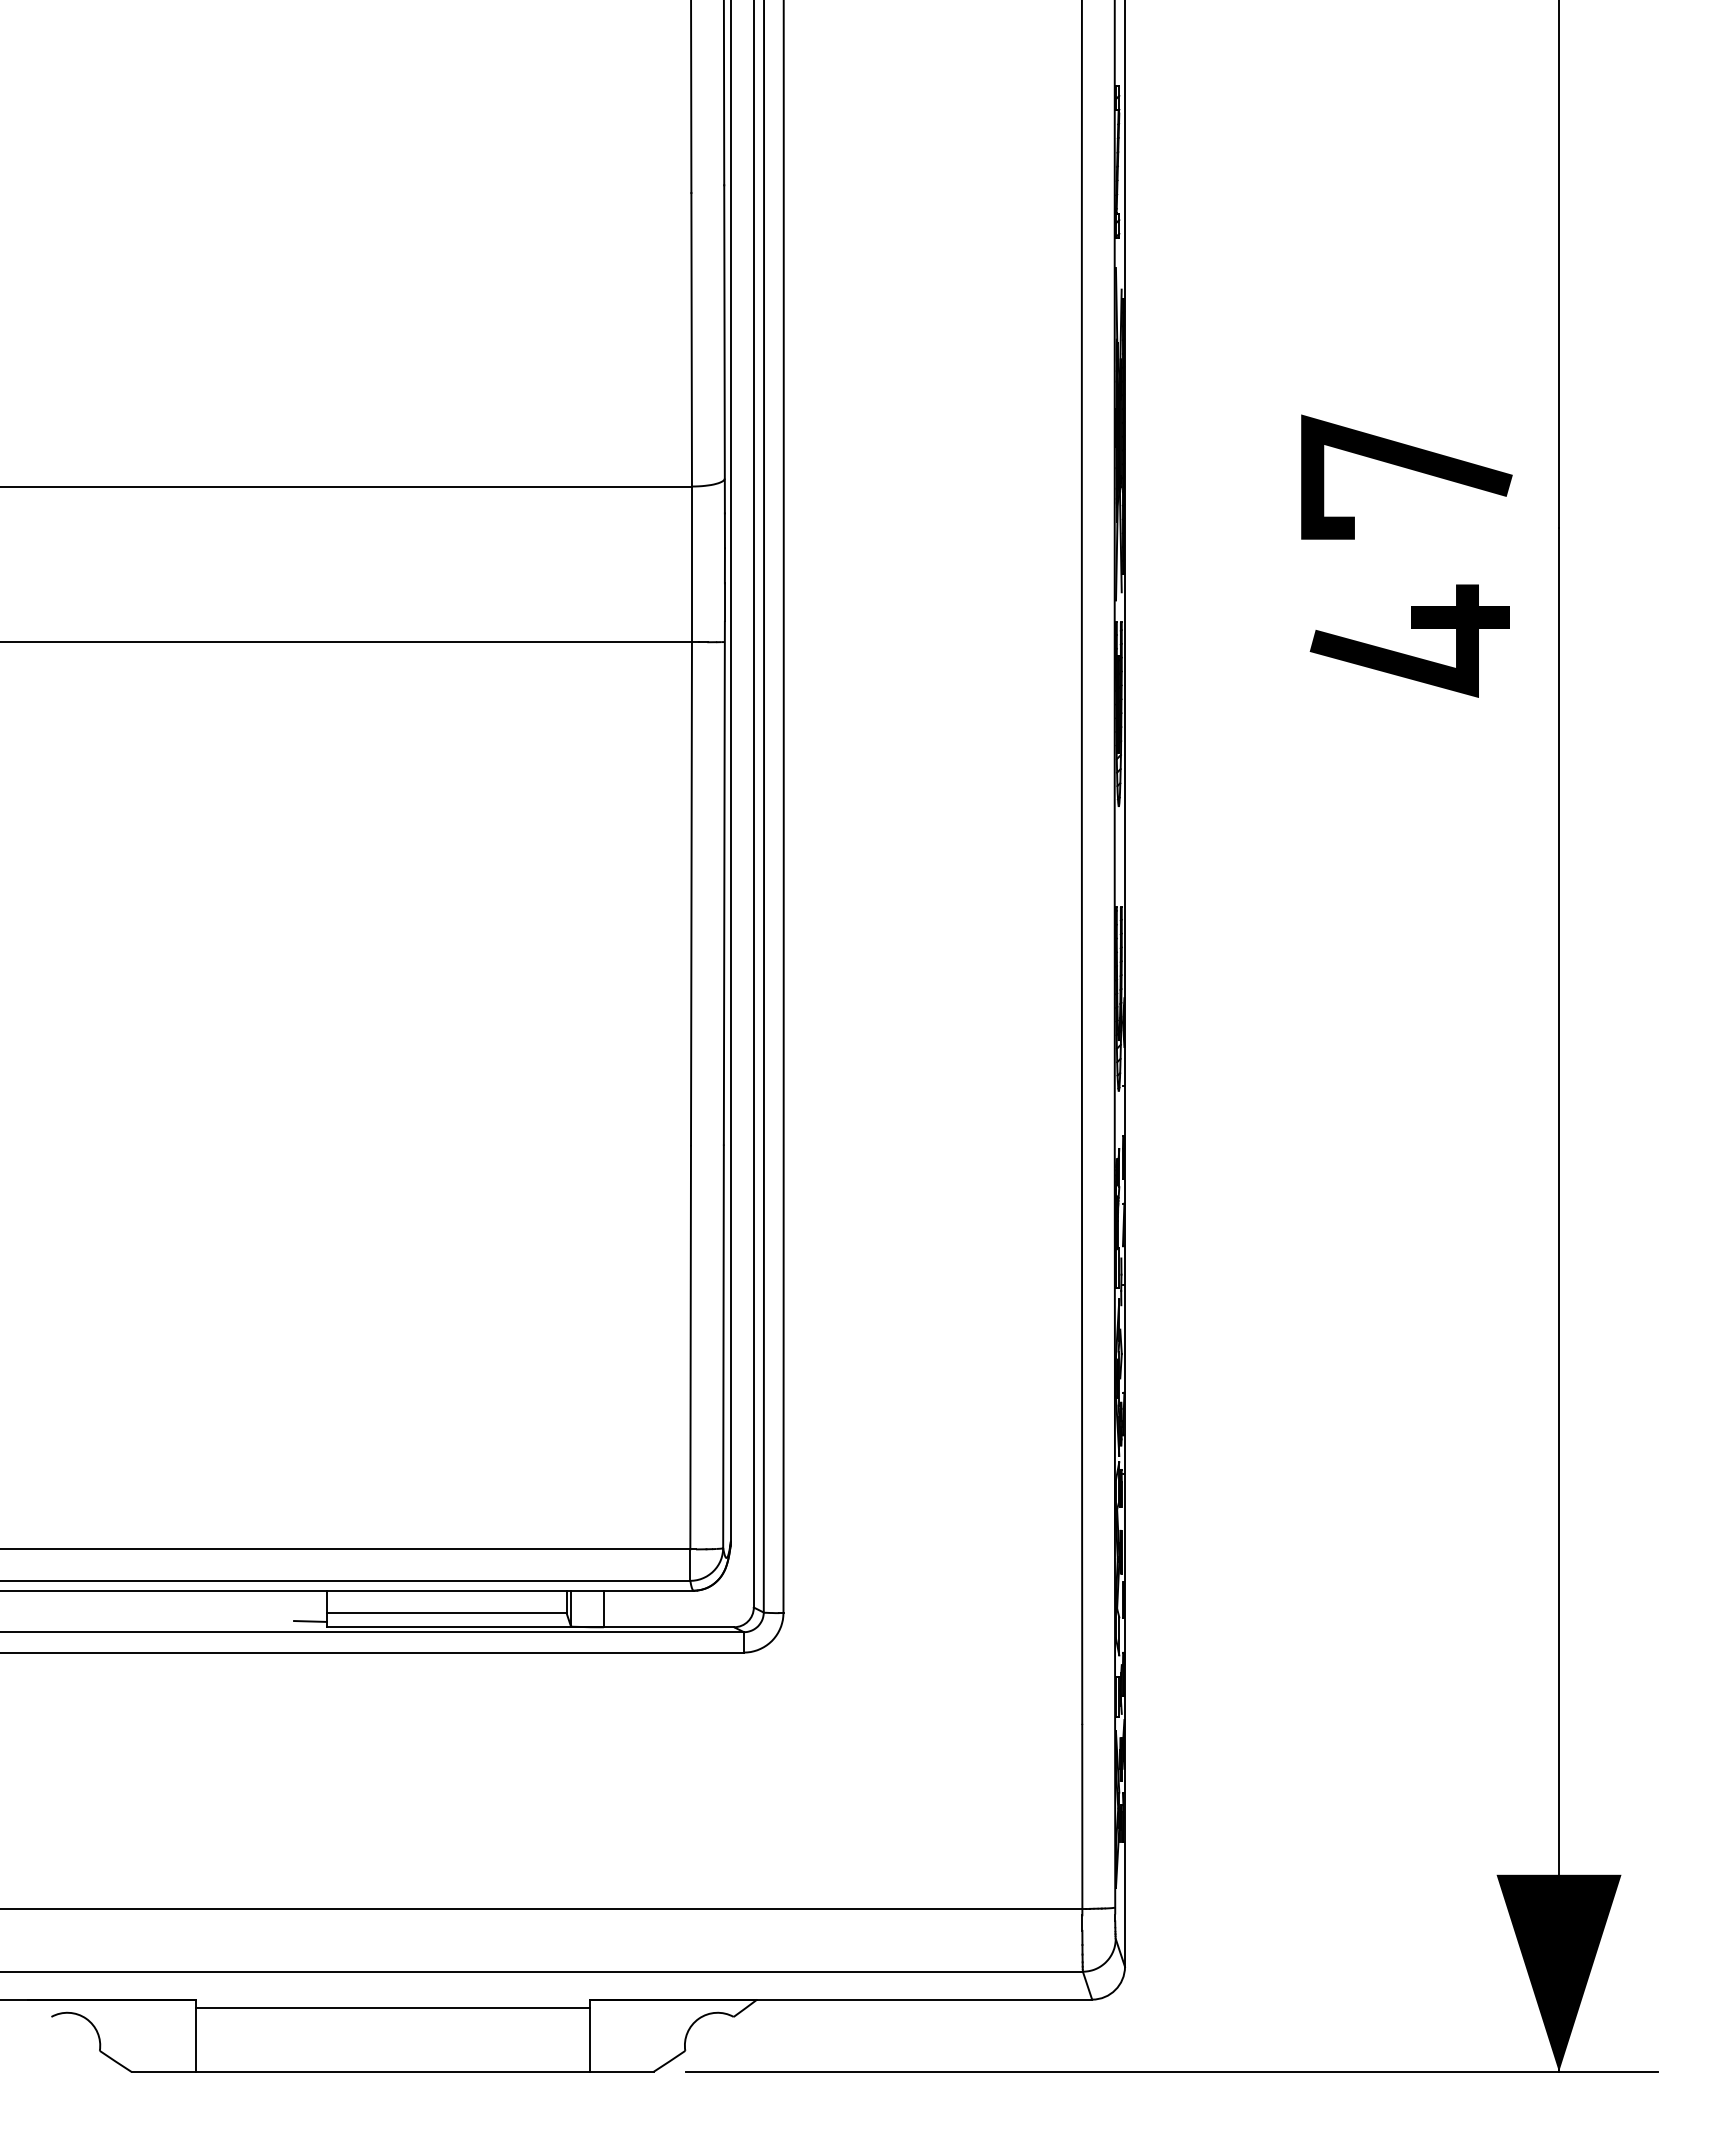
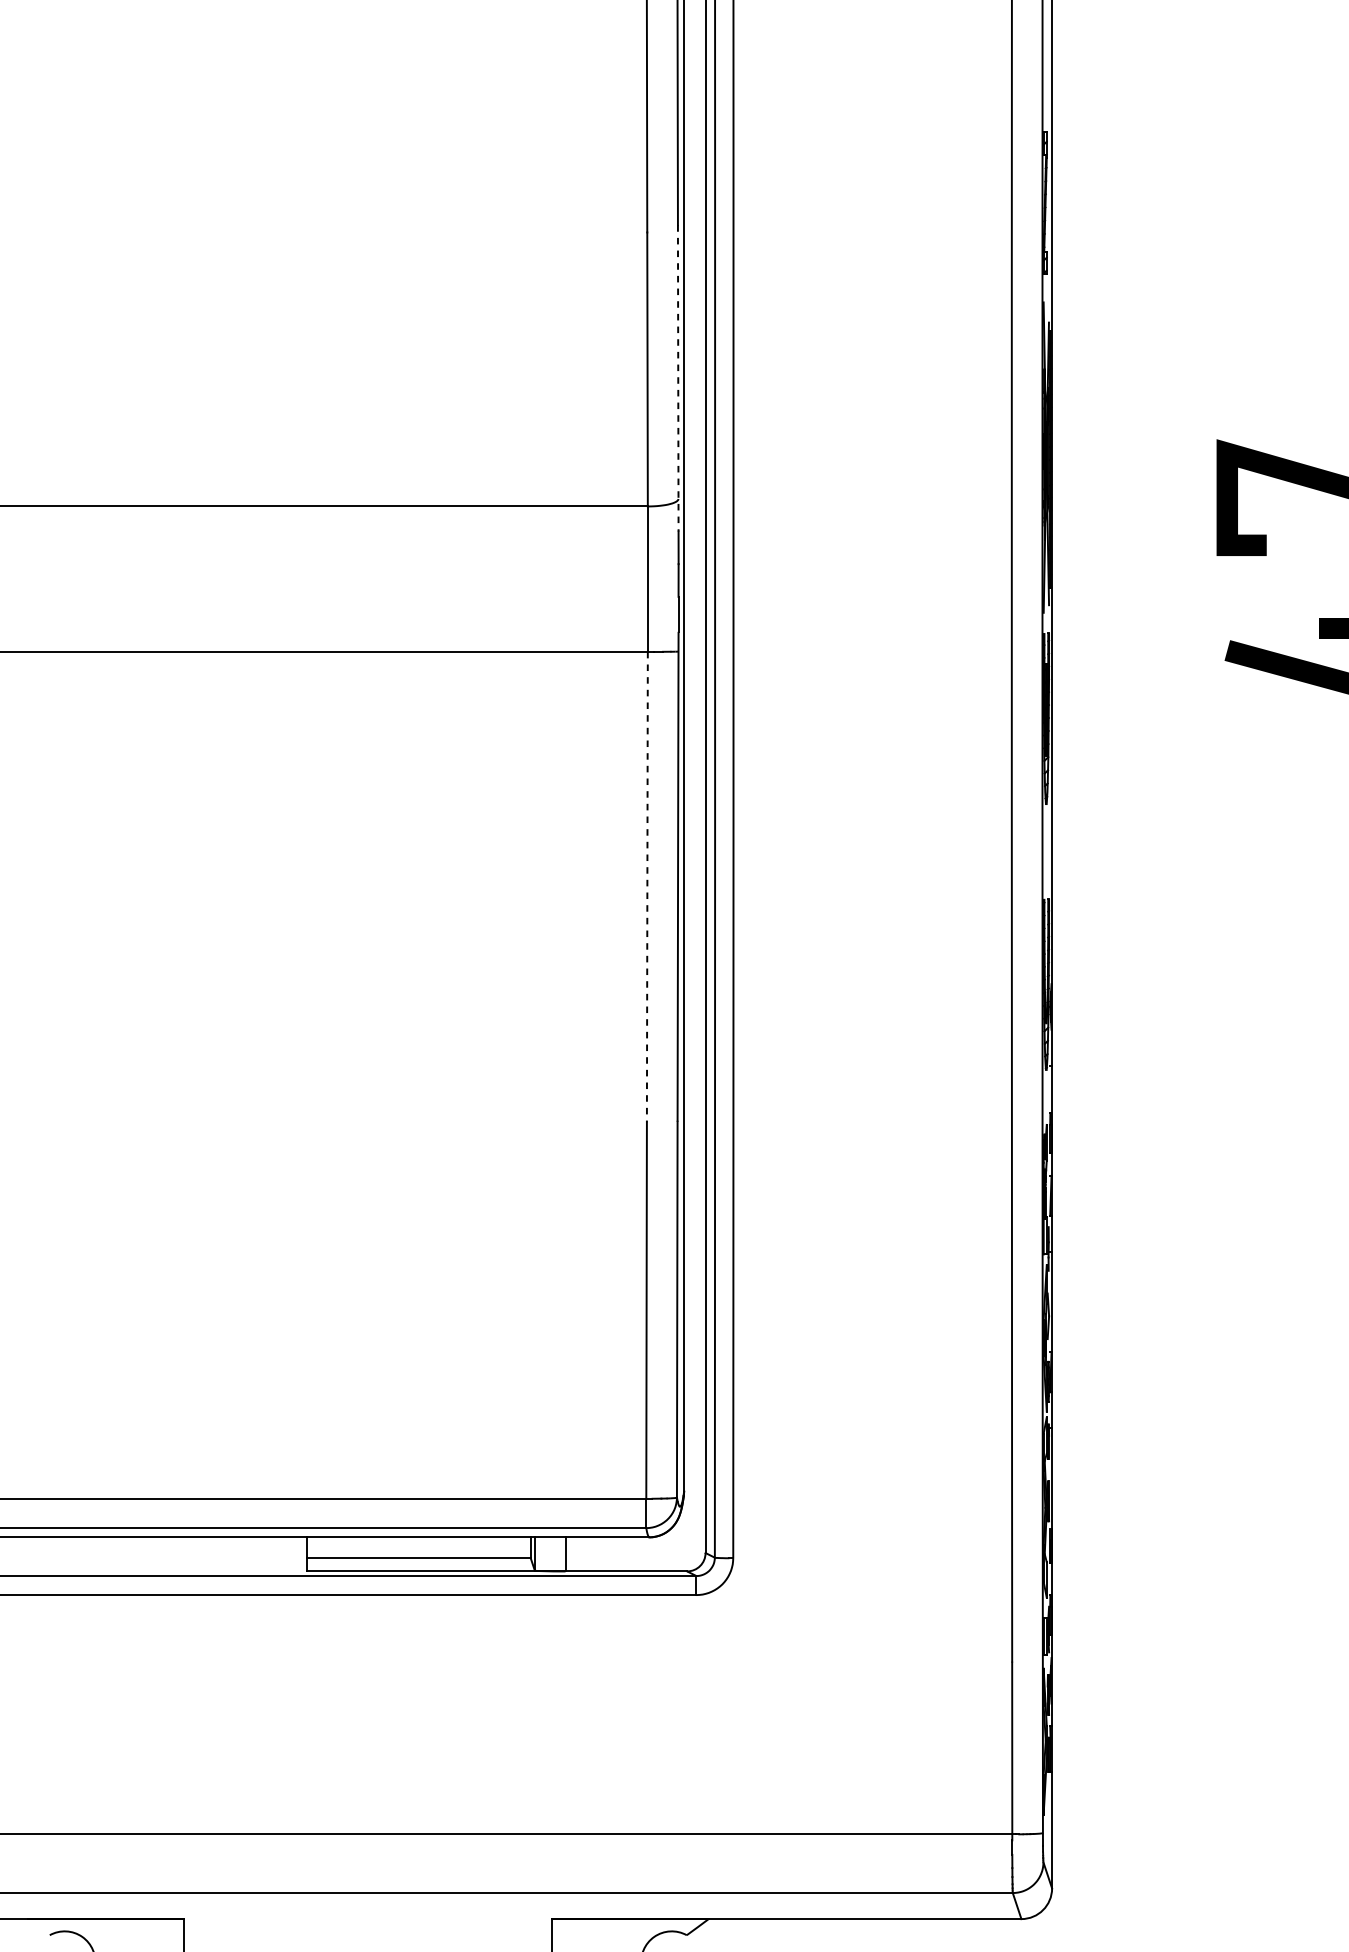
line: (724, 349) -> (678, 378), solid -> dashed
line: (691, 893) -> (647, 886), solid -> dashed
line: (310, 1621) -> (291, 1566), removed
line: (392, 2008) -> (368, 1927), removed

